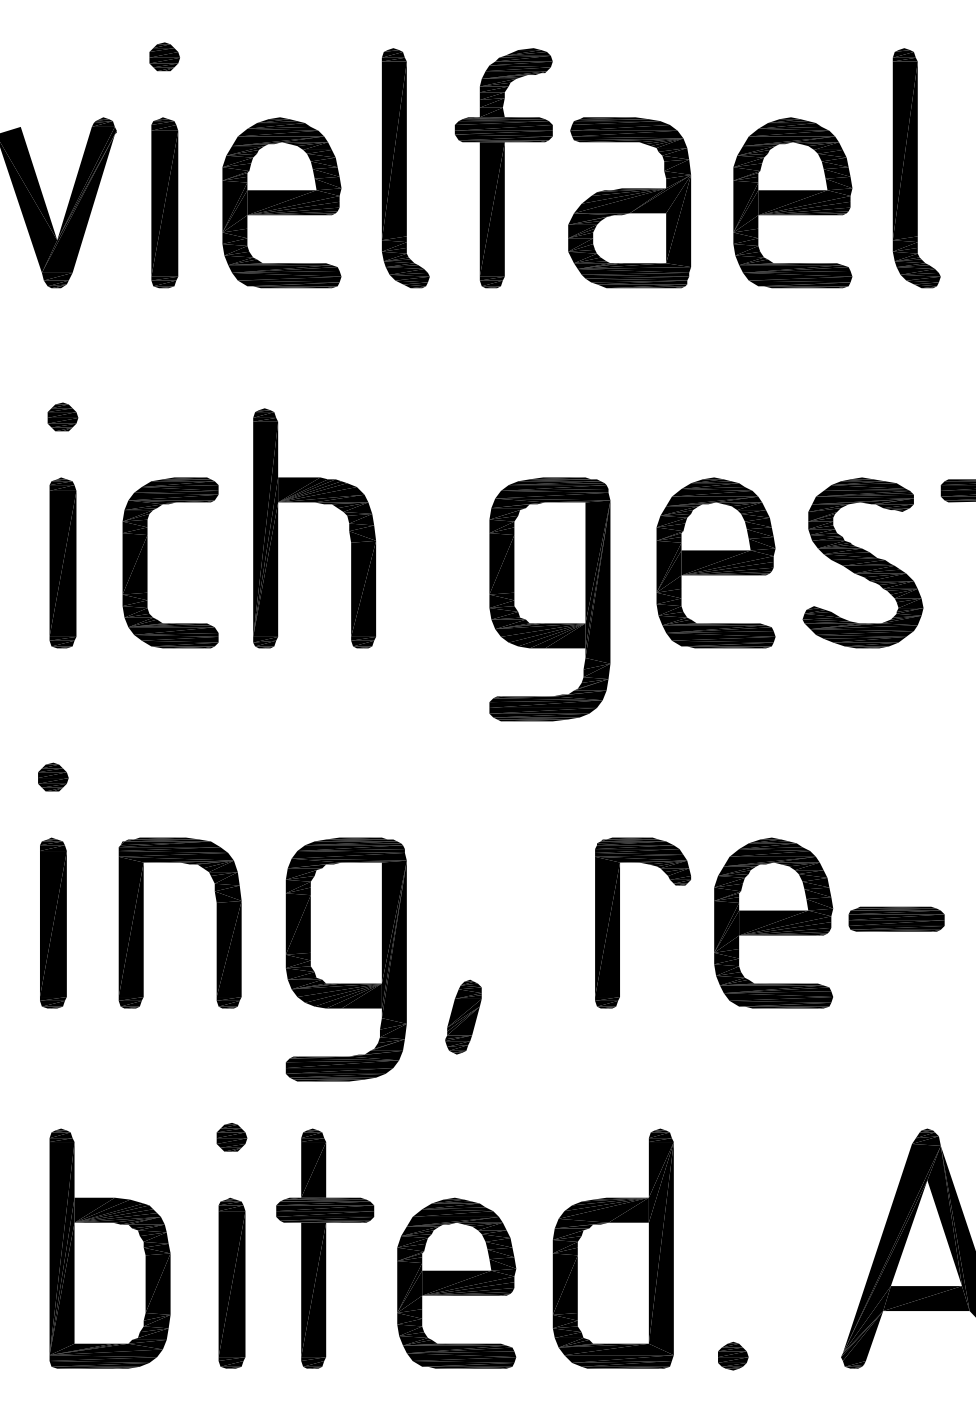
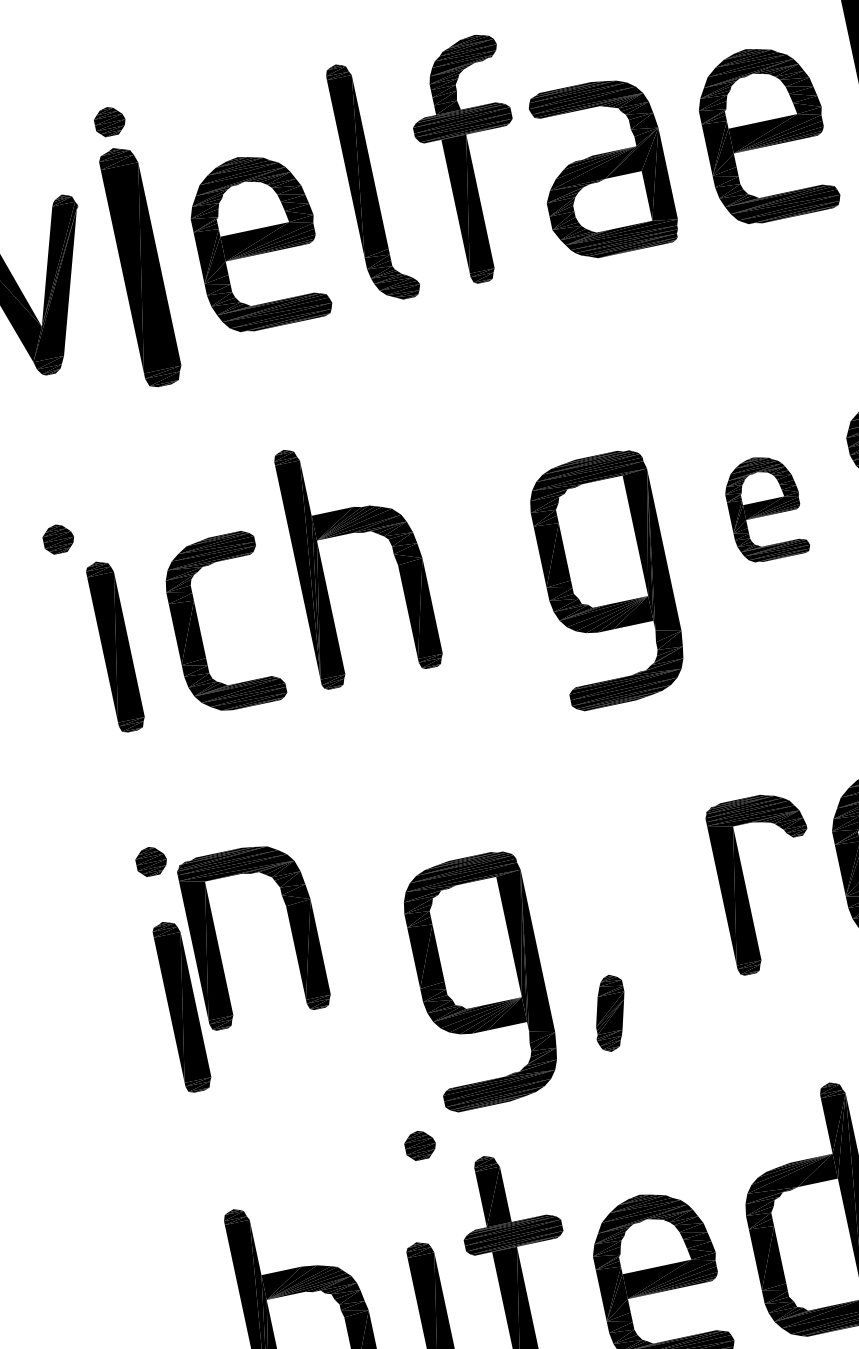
part: (164, 202) -> (140, 266), size x1.4
part: (62, 416) -> (58, 538), moved
part: (715, 562) -> (764, 507), size x0.6
part: (143, 922) -> (217, 941), moved
part: (231, 1137) -> (419, 1145), moved

